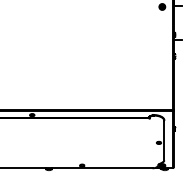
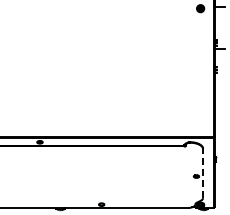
line: (164, 140) -> (203, 173), solid -> dashed

